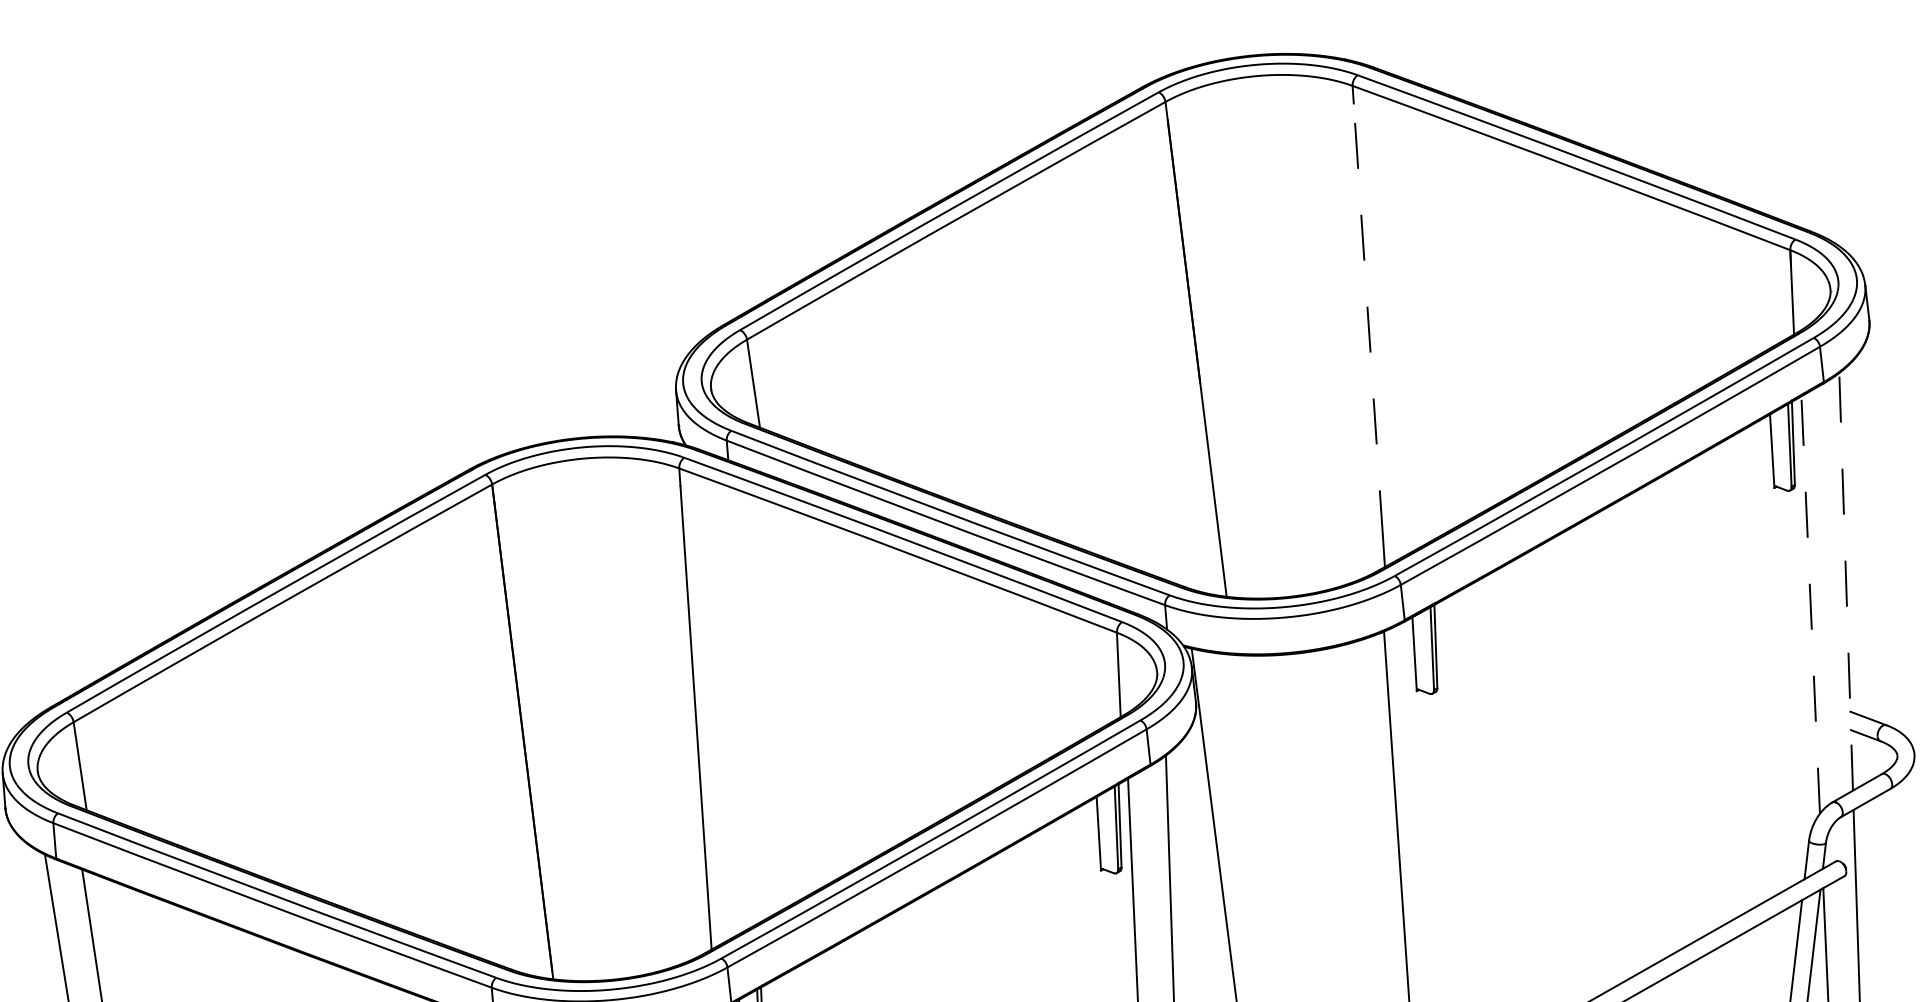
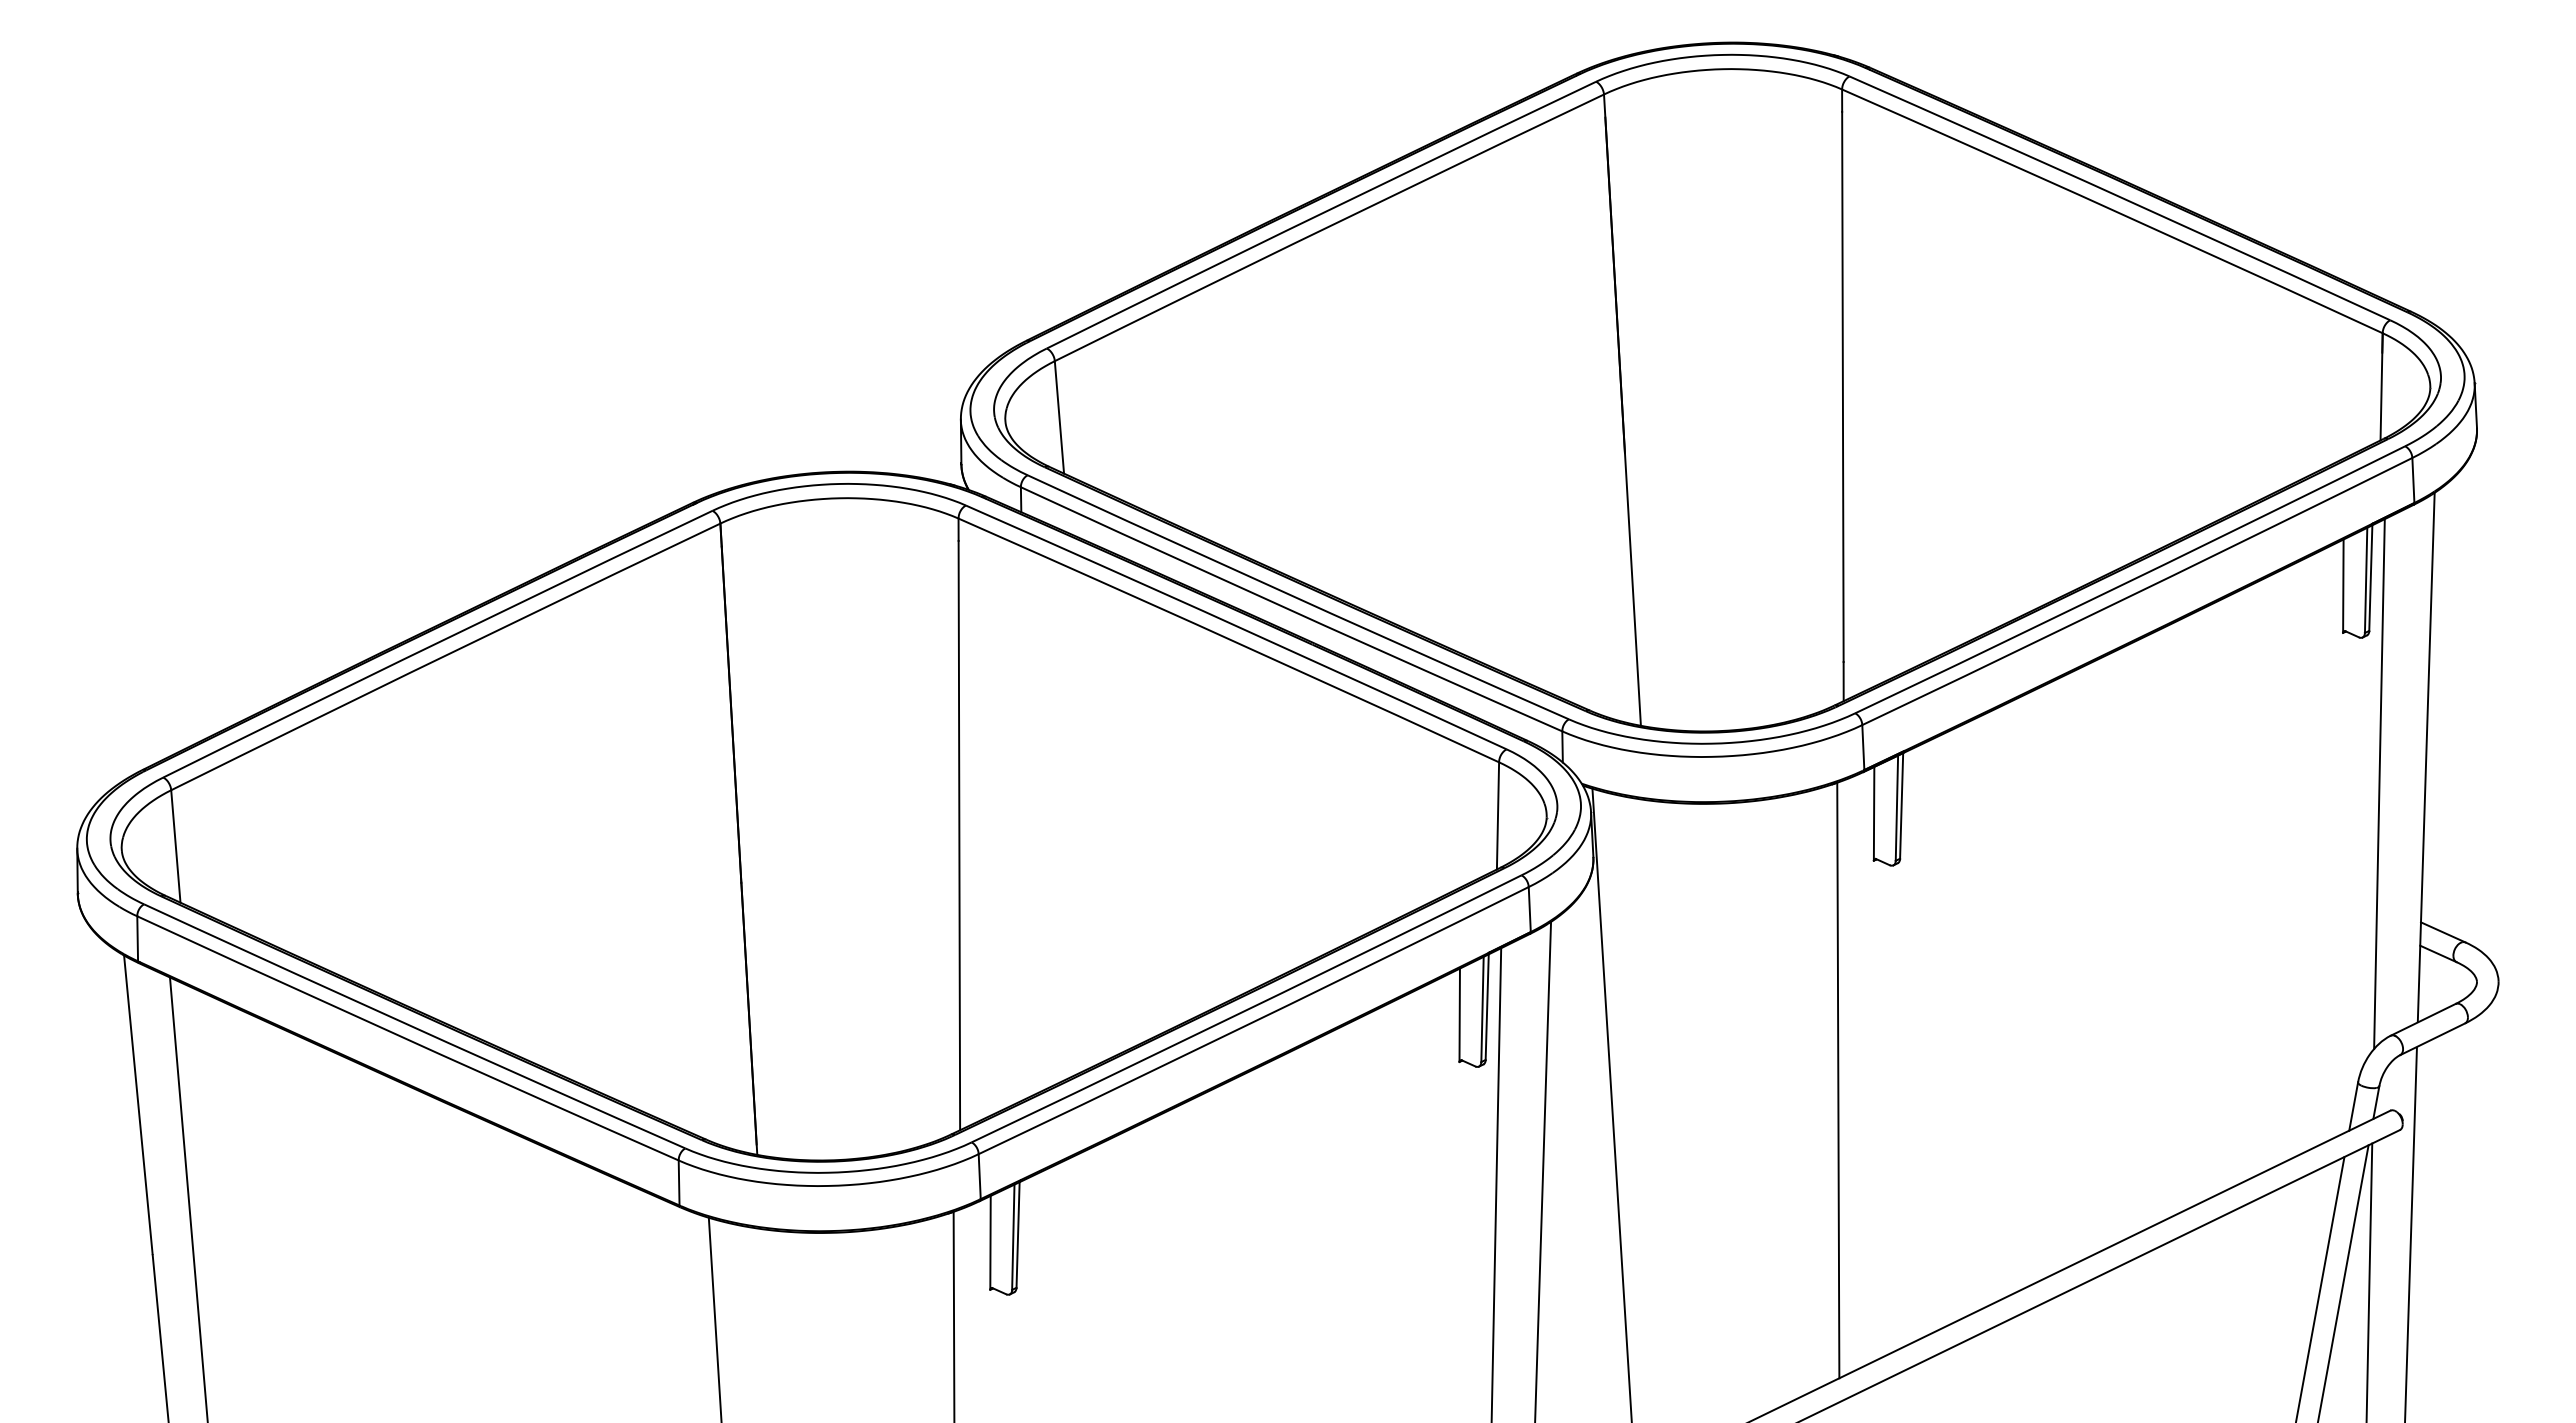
line: (1368, 319) -> (1842, 386), dashed -> solid
line: (1846, 581) -> (2426, 757), dashed -> solid
line: (1810, 605) -> (2379, 784), dashed -> solid

